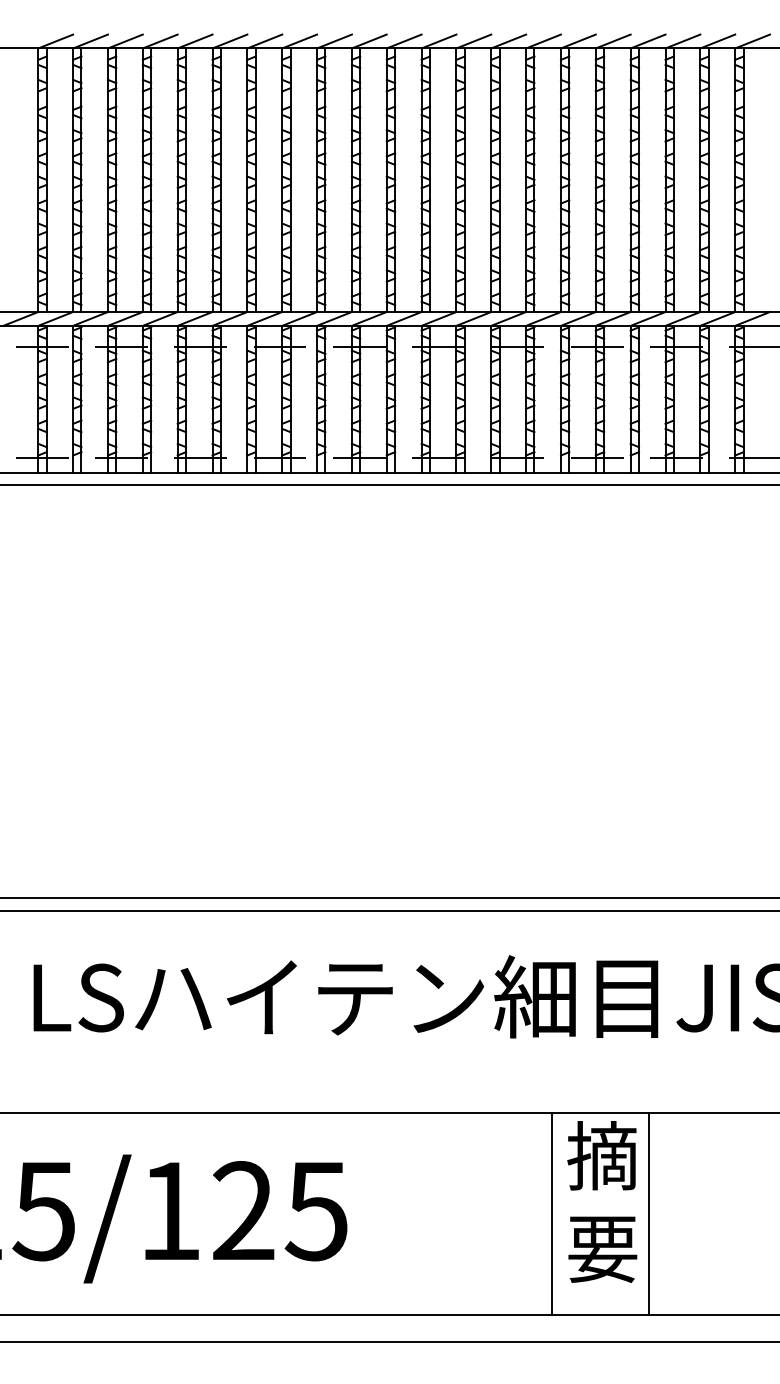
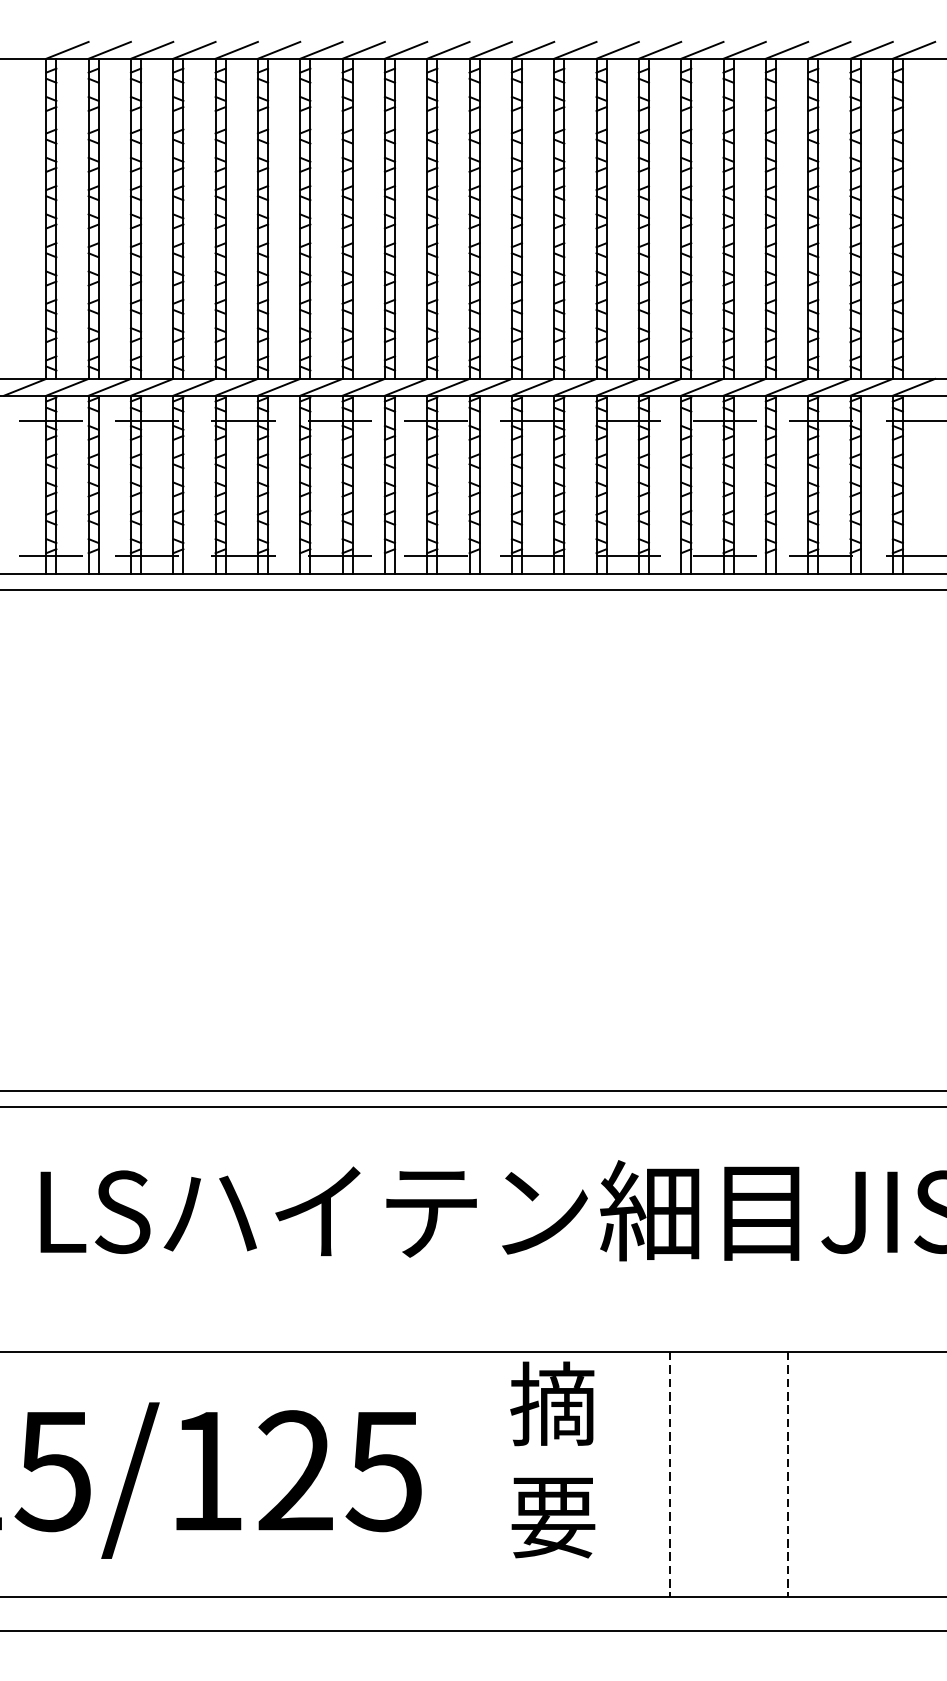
text: (602, 1201) -> (553, 1459), moved
line: (552, 1213) -> (670, 1473), solid -> dashed
line: (649, 1213) -> (788, 1473), solid -> dashed

